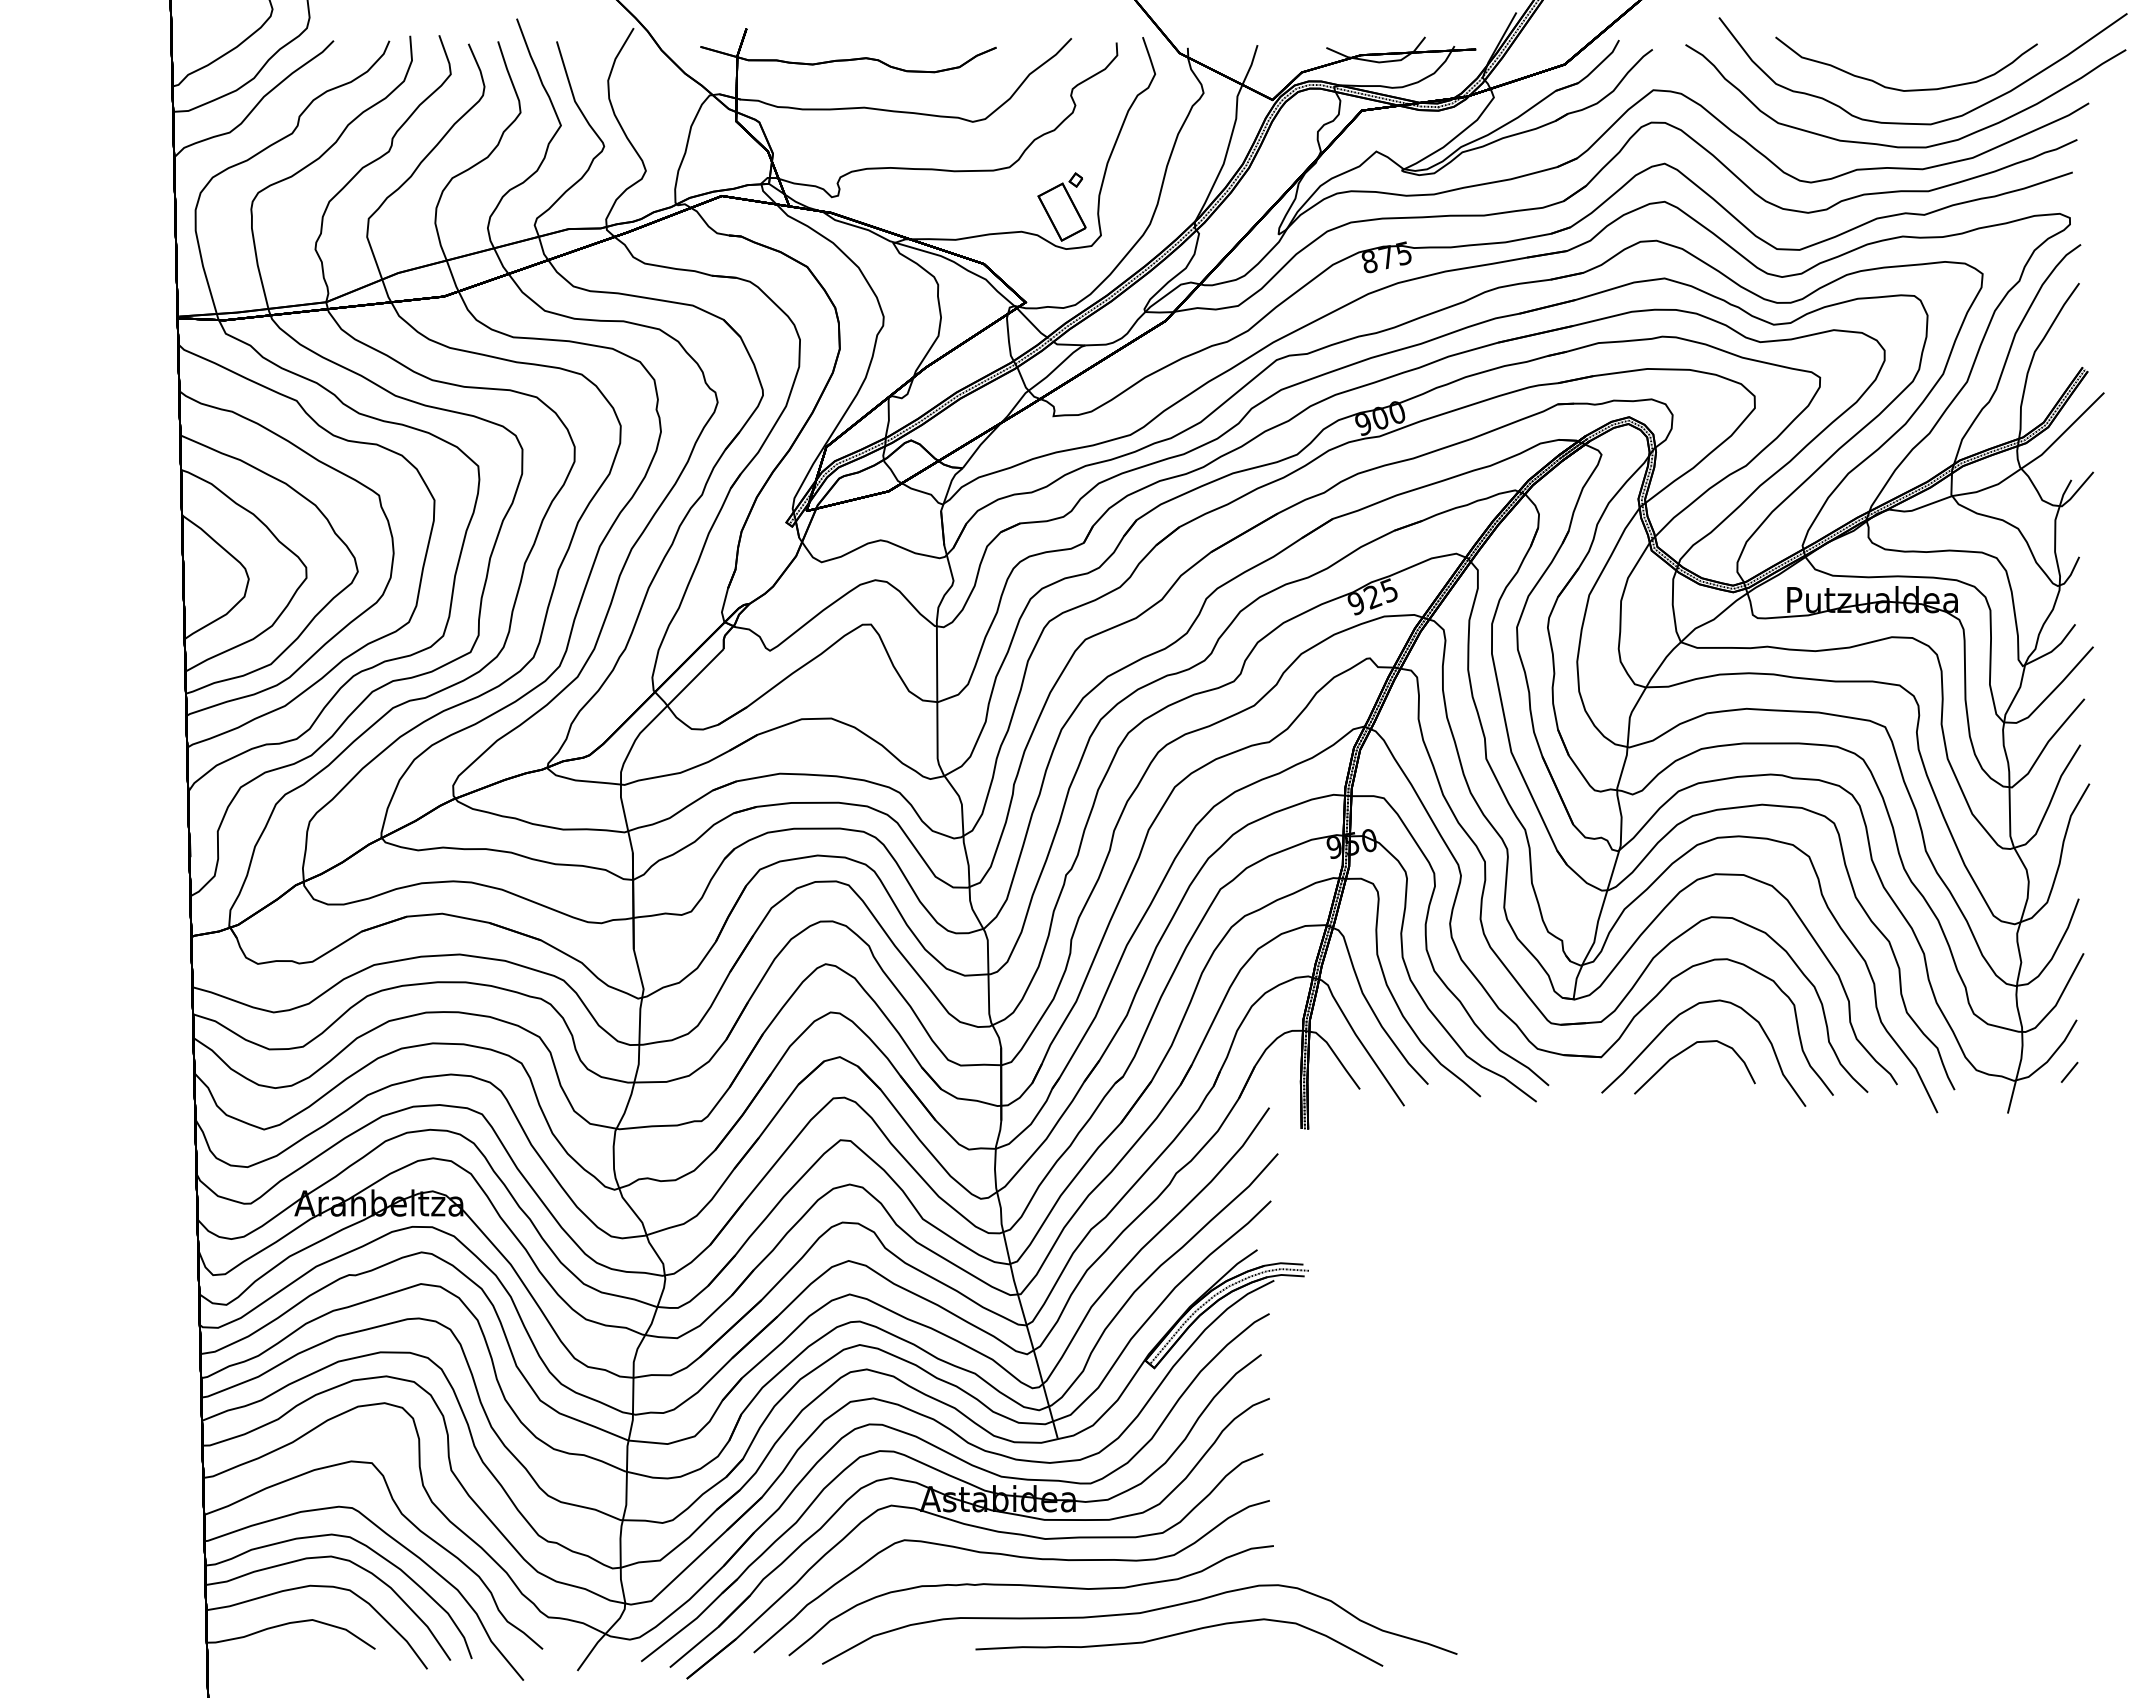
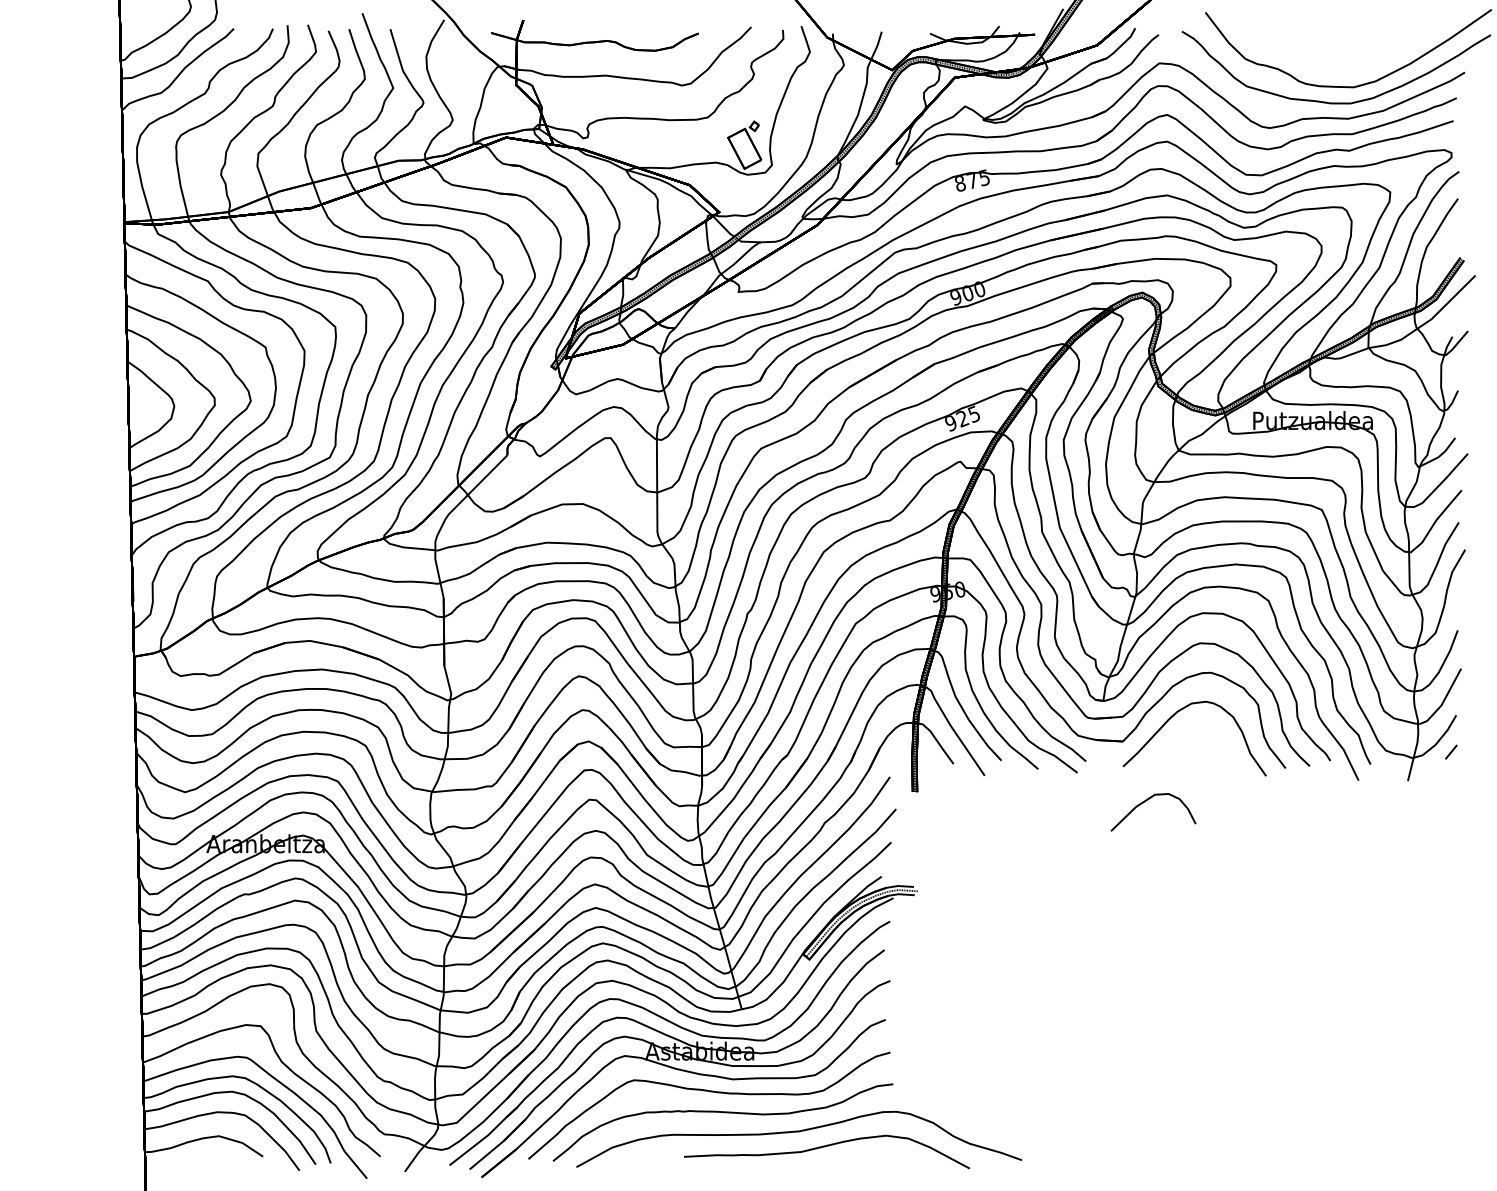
part: (1907, 89) -> (1337, 62), removed
part: (1686, 1050) -> (1147, 800), moved

